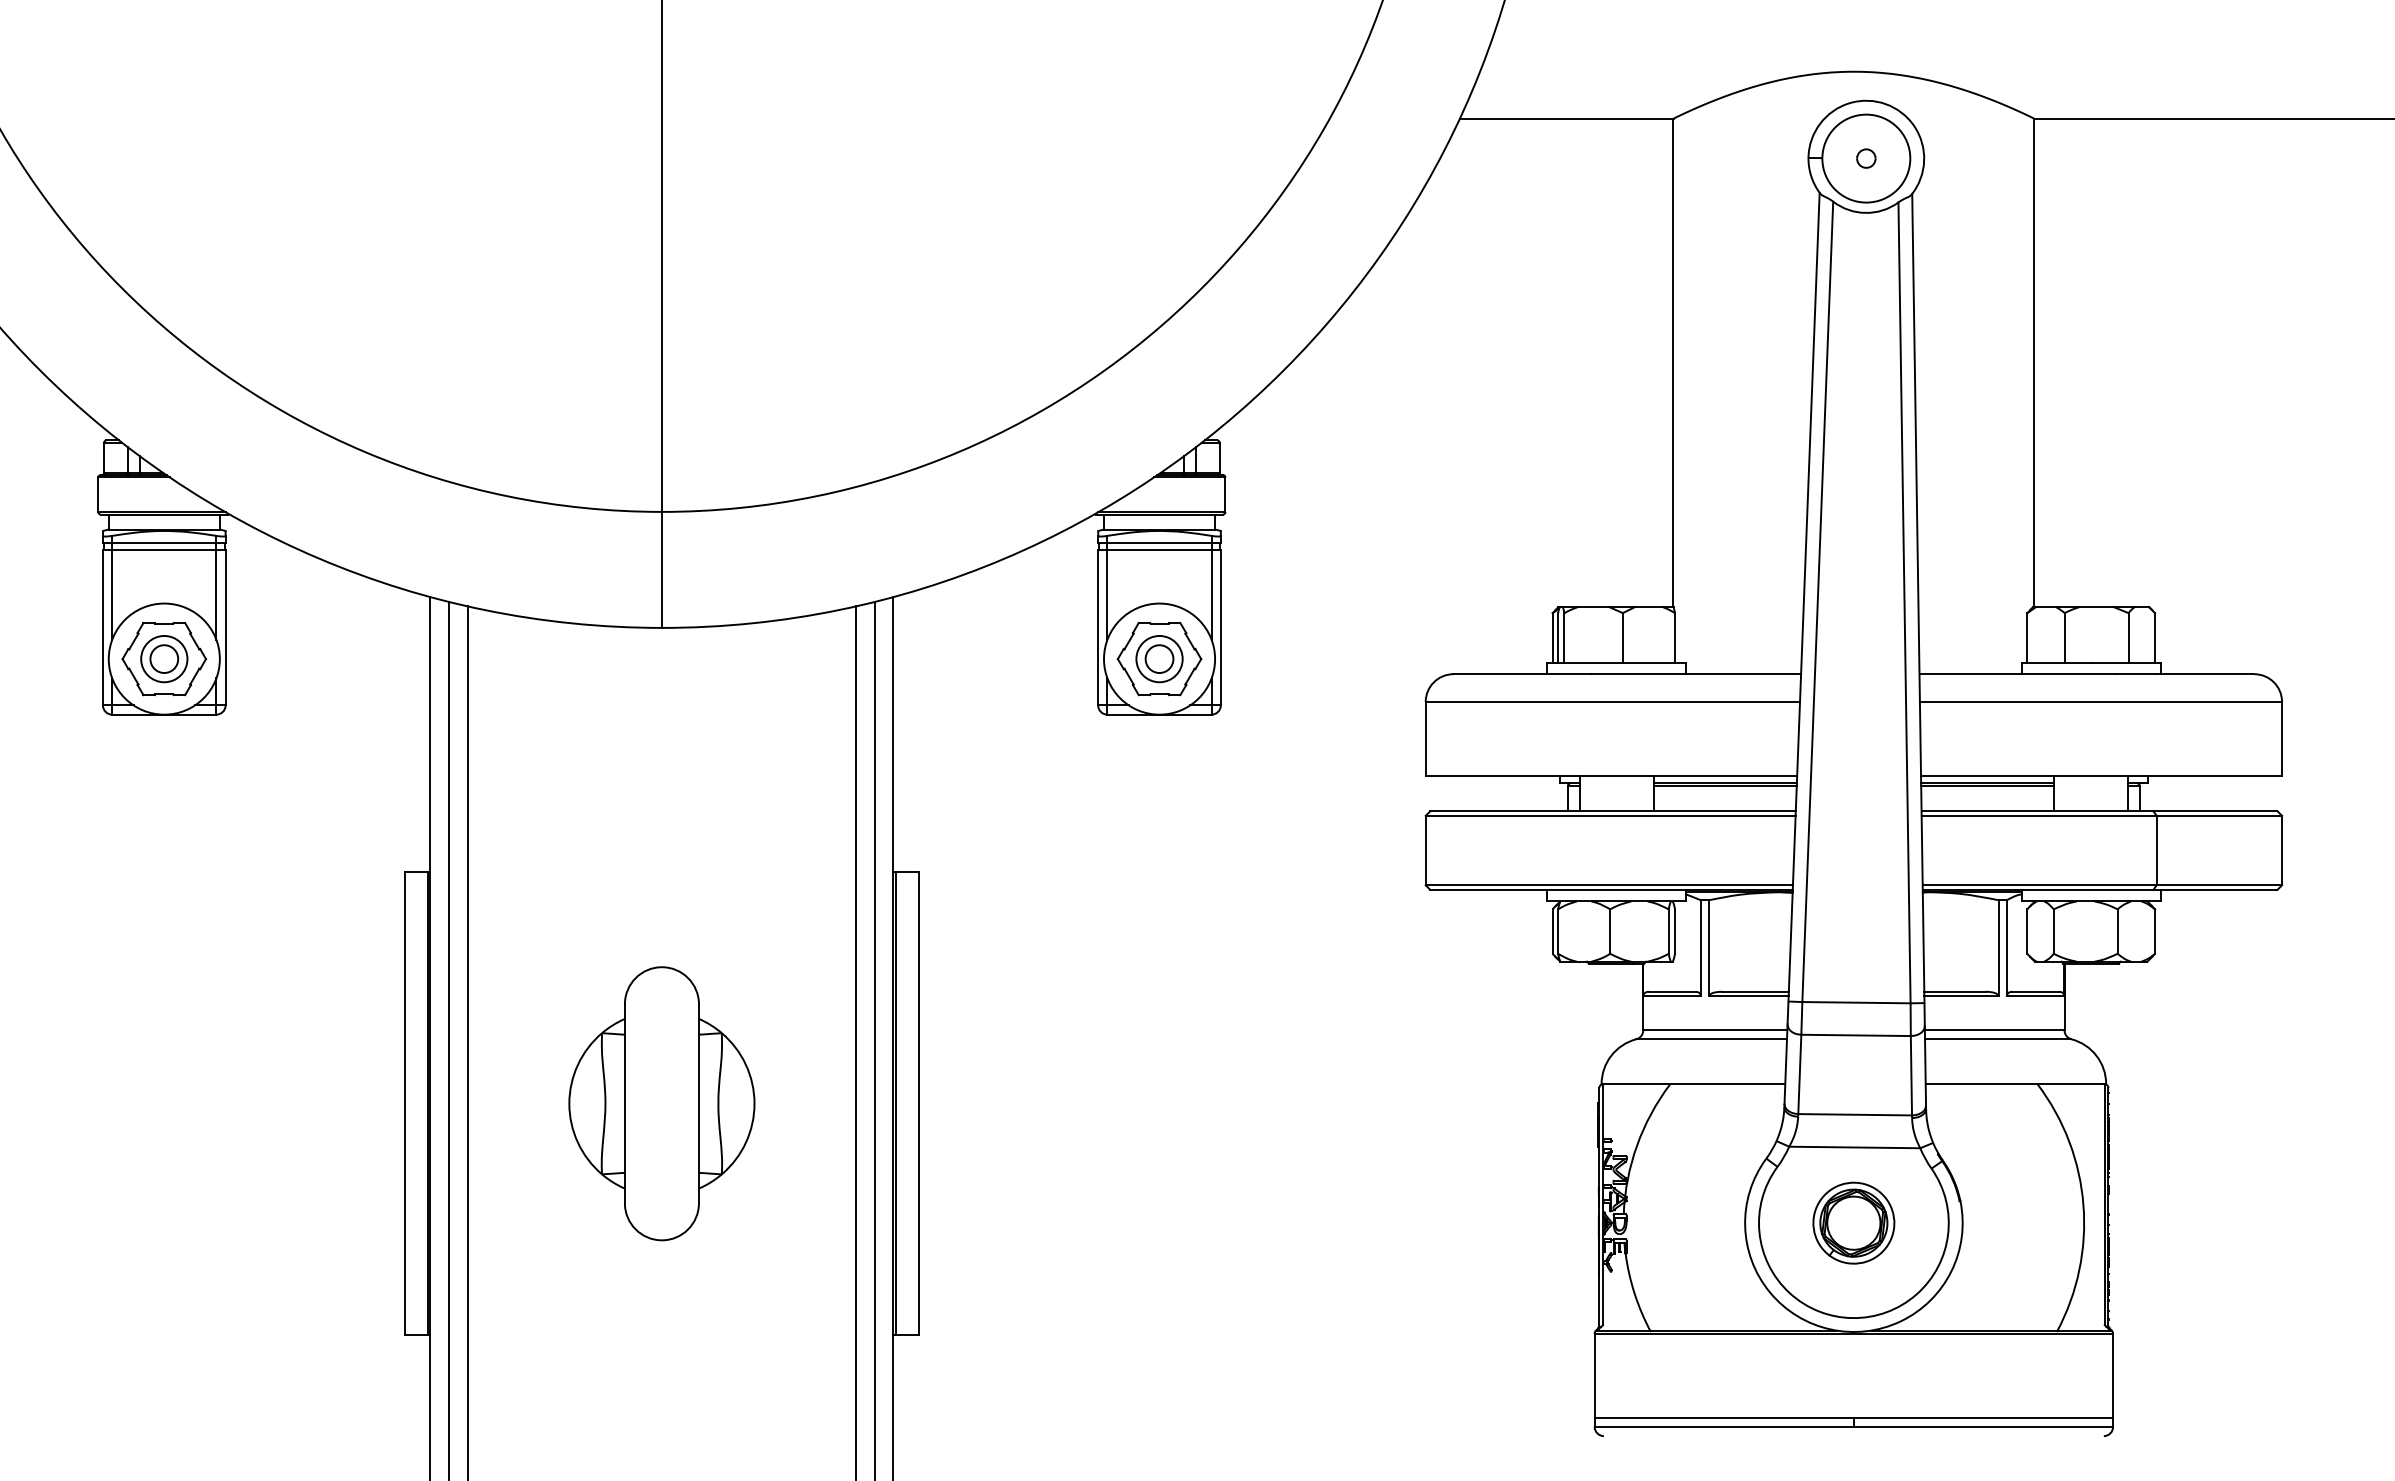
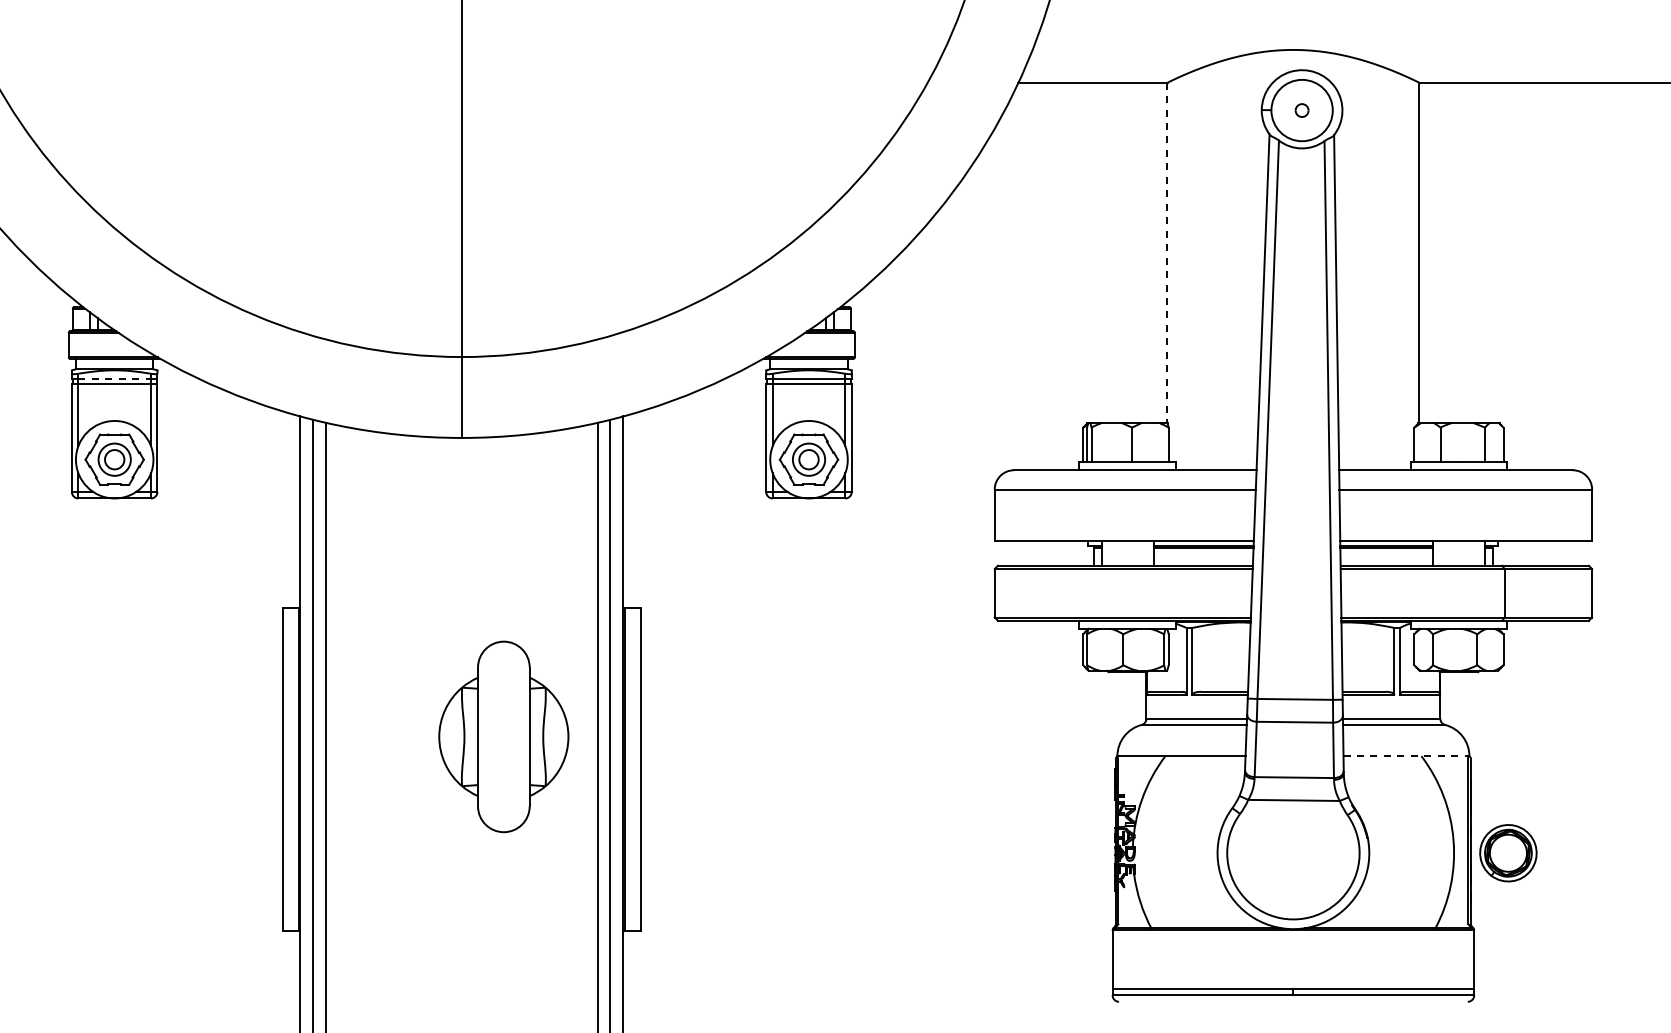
line: (1673, 363) -> (1167, 253), solid -> dashed
line: (165, 542) -> (115, 378), solid -> dashed
line: (2015, 1084) -> (1406, 756), solid -> dashed
part: (661, 1103) -> (503, 736), moved
part: (1853, 1223) -> (1508, 853), moved

